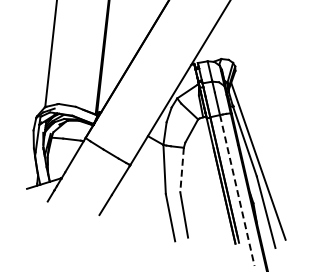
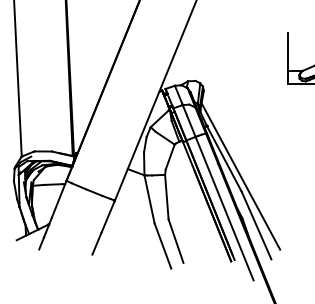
line: (181, 170) -> (166, 197), dashed -> solid
line: (237, 191) -> (224, 209), dashed -> solid

